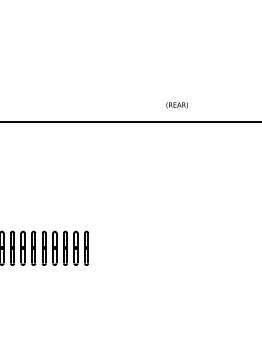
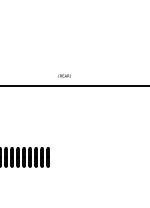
text: (176, 104) -> (64, 75), moved

